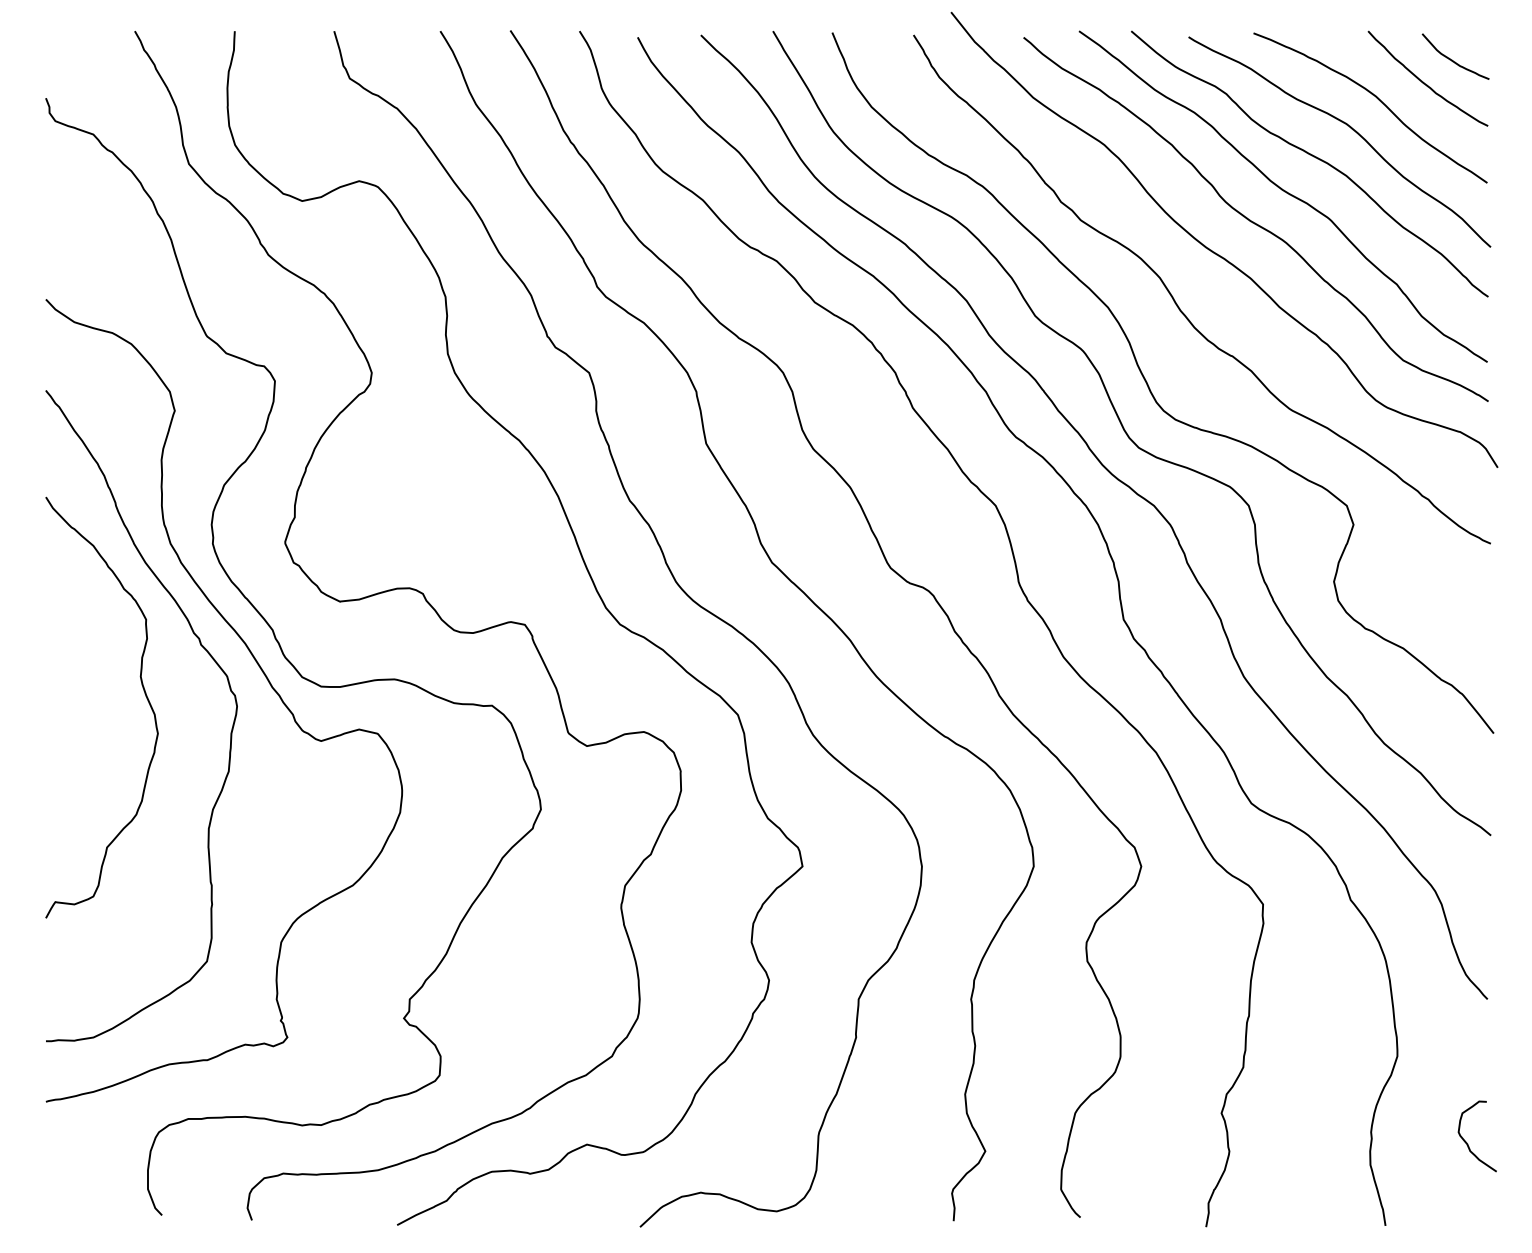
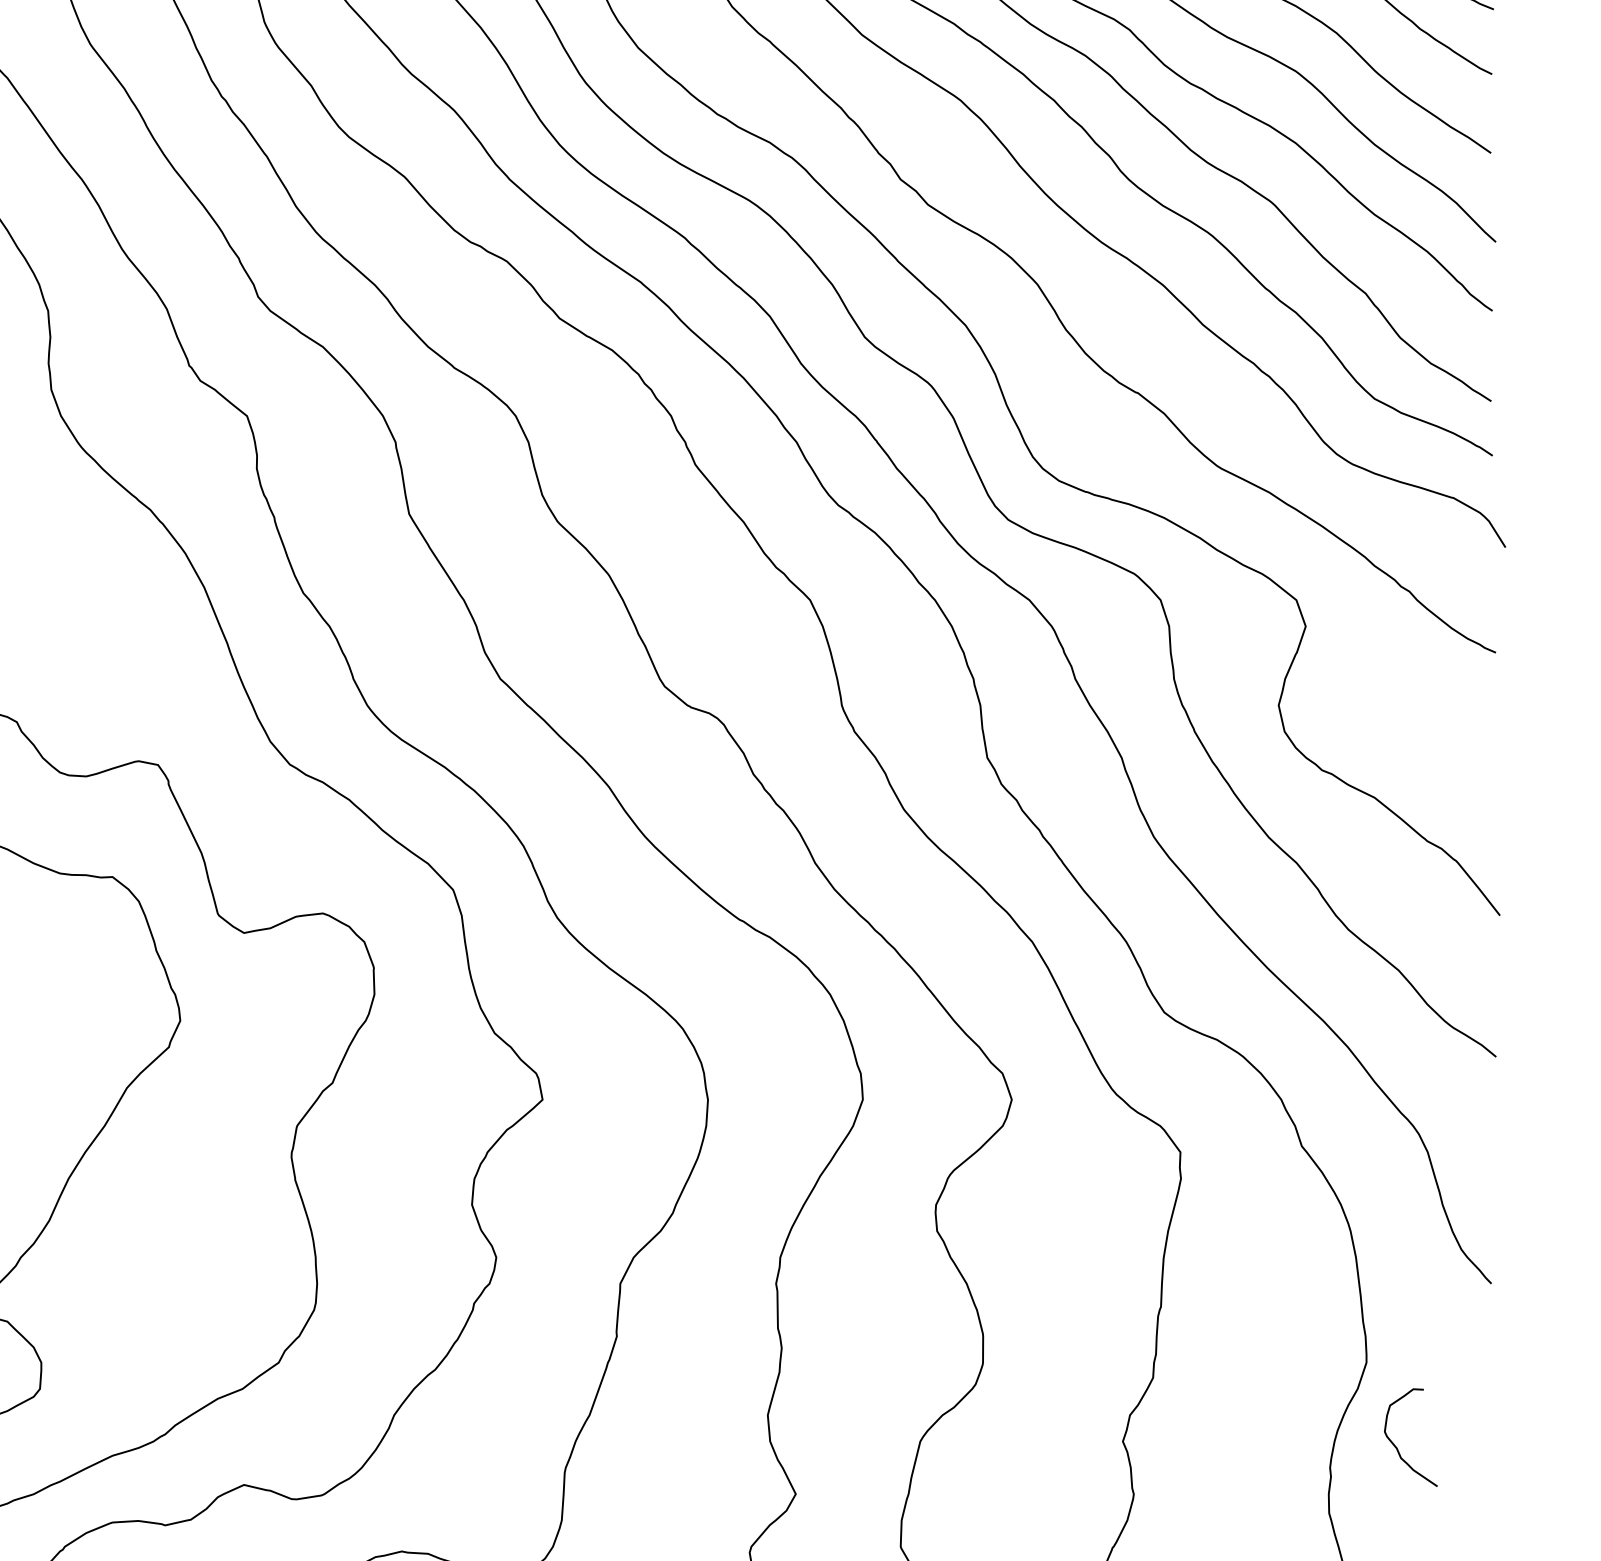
curve: (1467, 1142) -> (1397, 1446), moved

